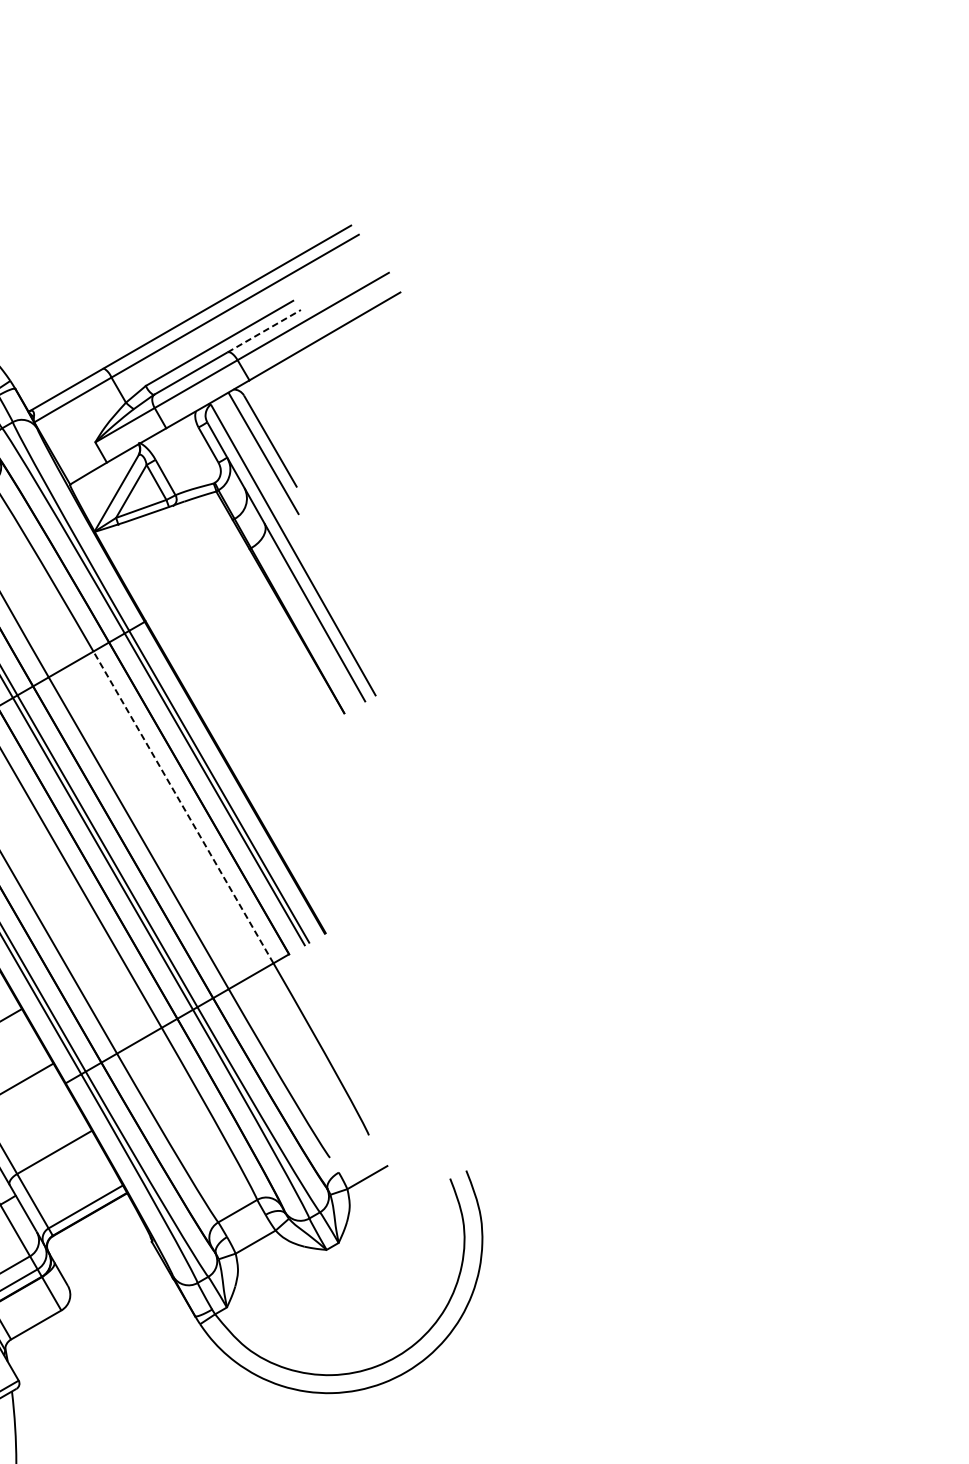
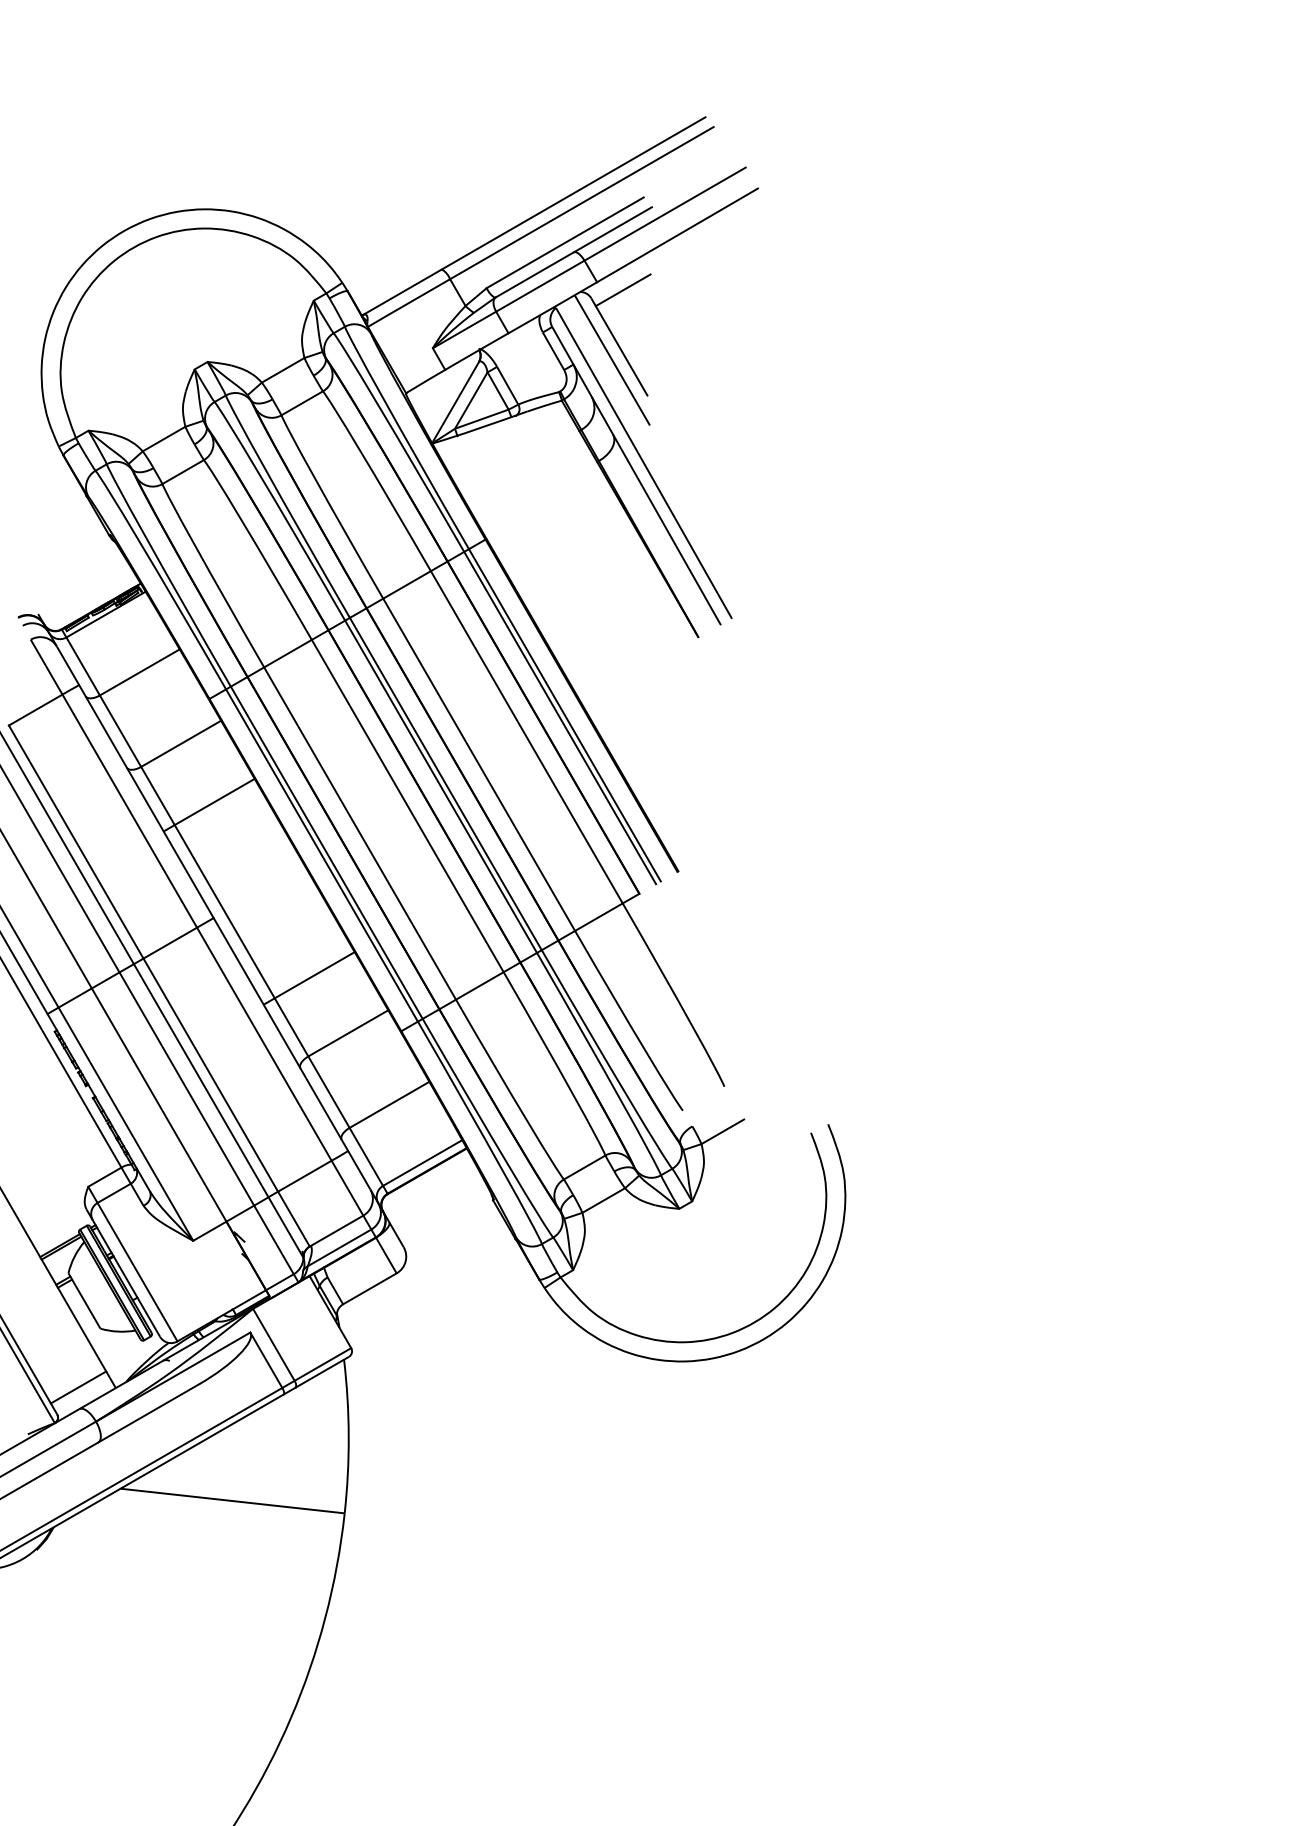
line: (264, 330) -> (613, 229), dashed -> solid
line: (273, 388) -> (622, 290), added
line: (183, 807) -> (526, 737), dashed -> solid

